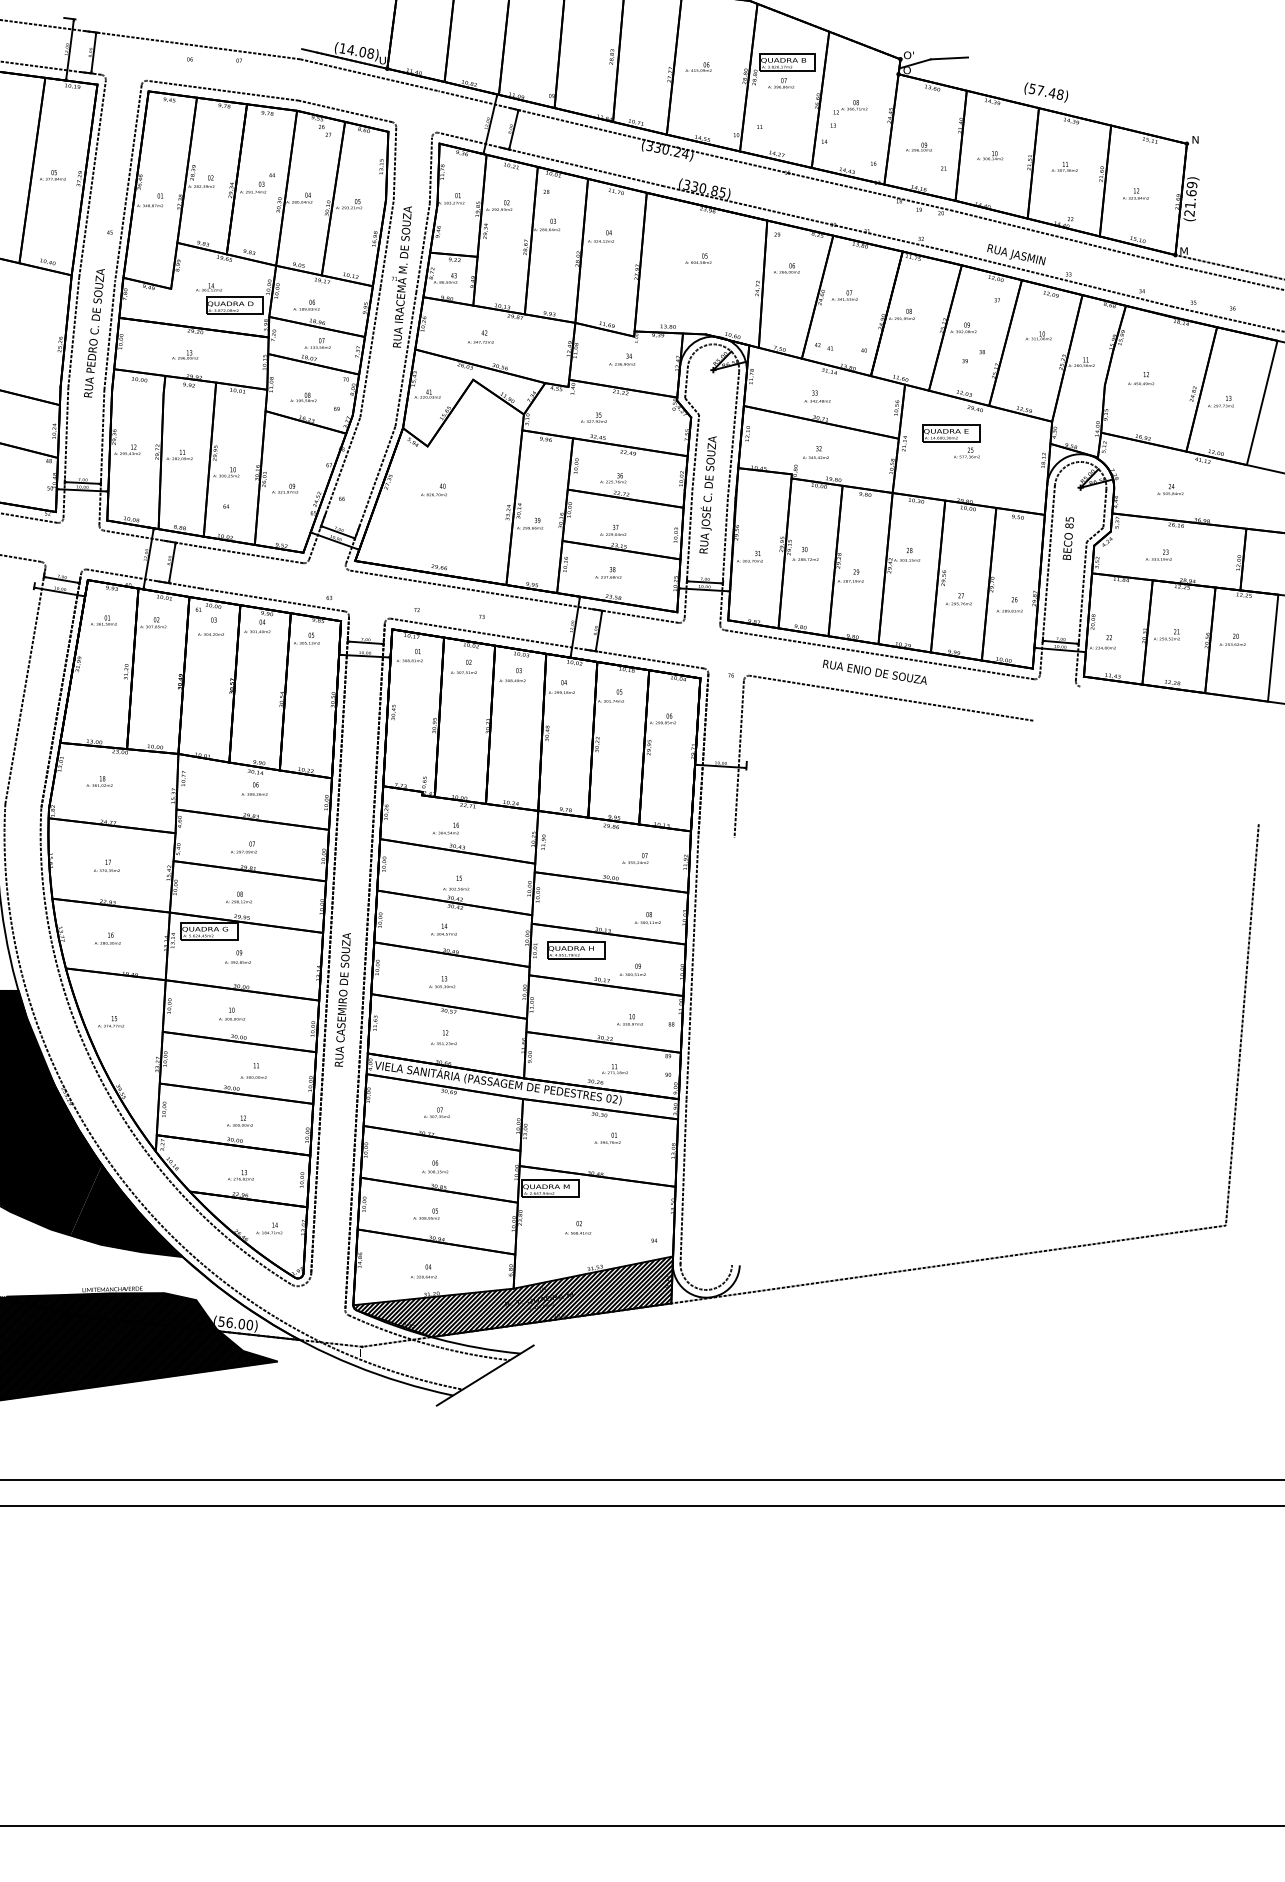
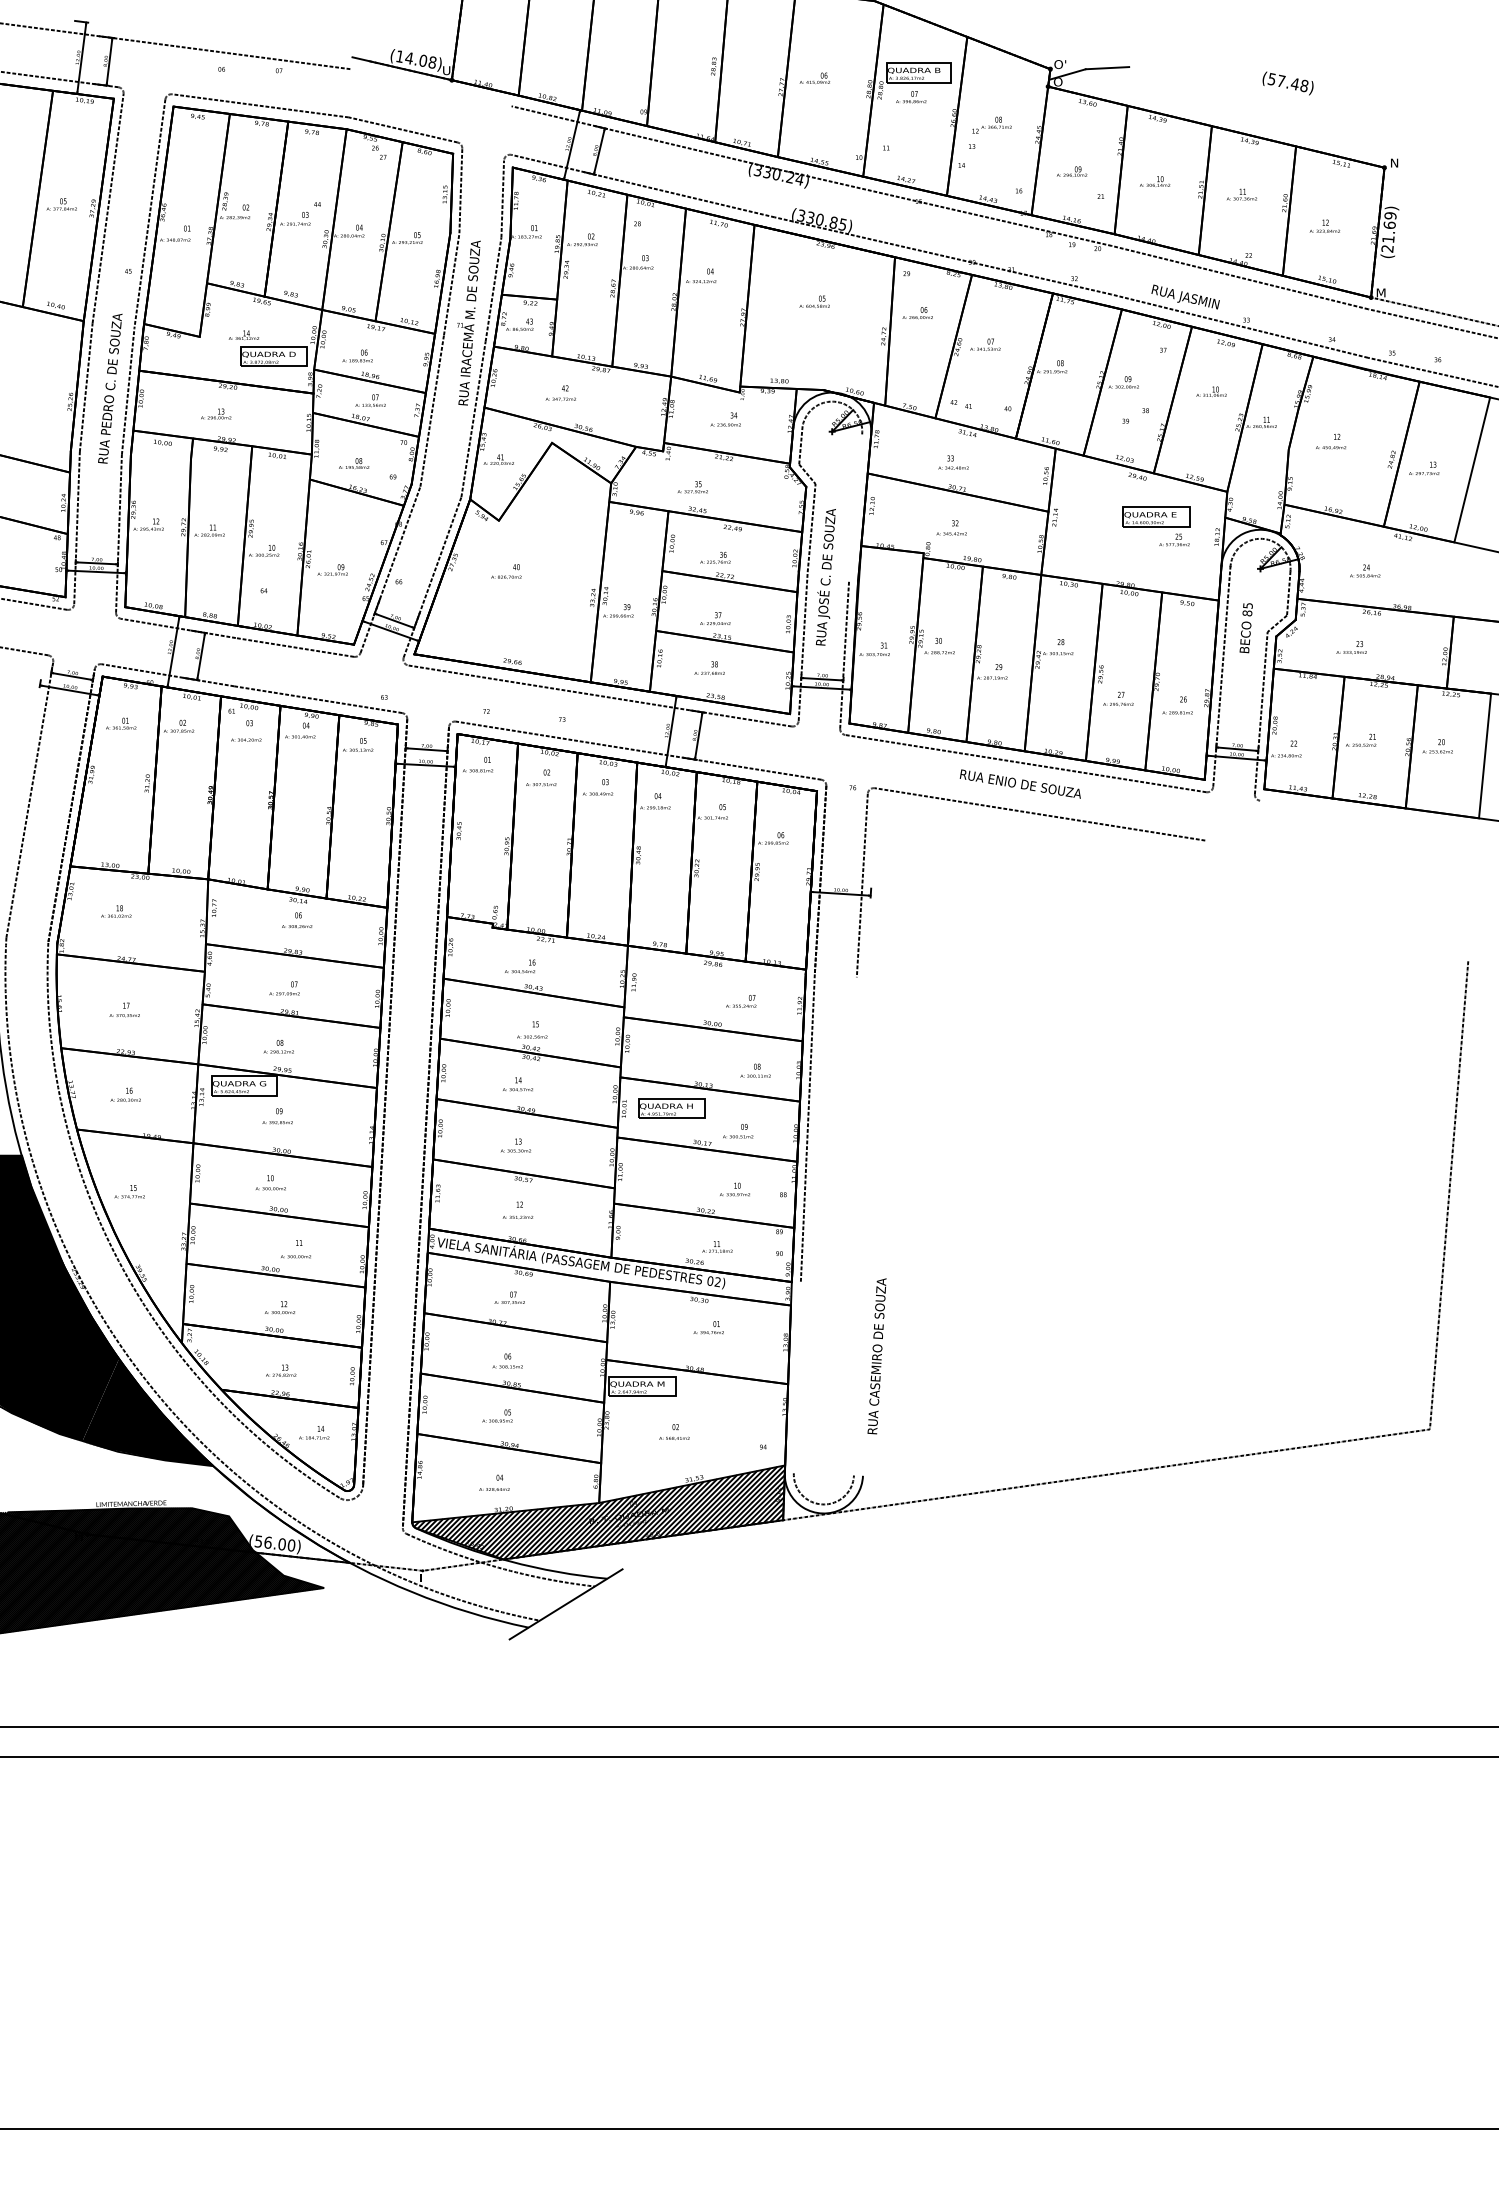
line: (369, 75) -> (431, 88), removed
text: (1046, 92) -> (1288, 83), moved
line: (733, 434) -> (855, 506), removed
part: (951, 441) -> (1156, 526), moved
text: (342, 999) -> (876, 1355), moved
line: (683, 1181) -> (797, 1377), removed

